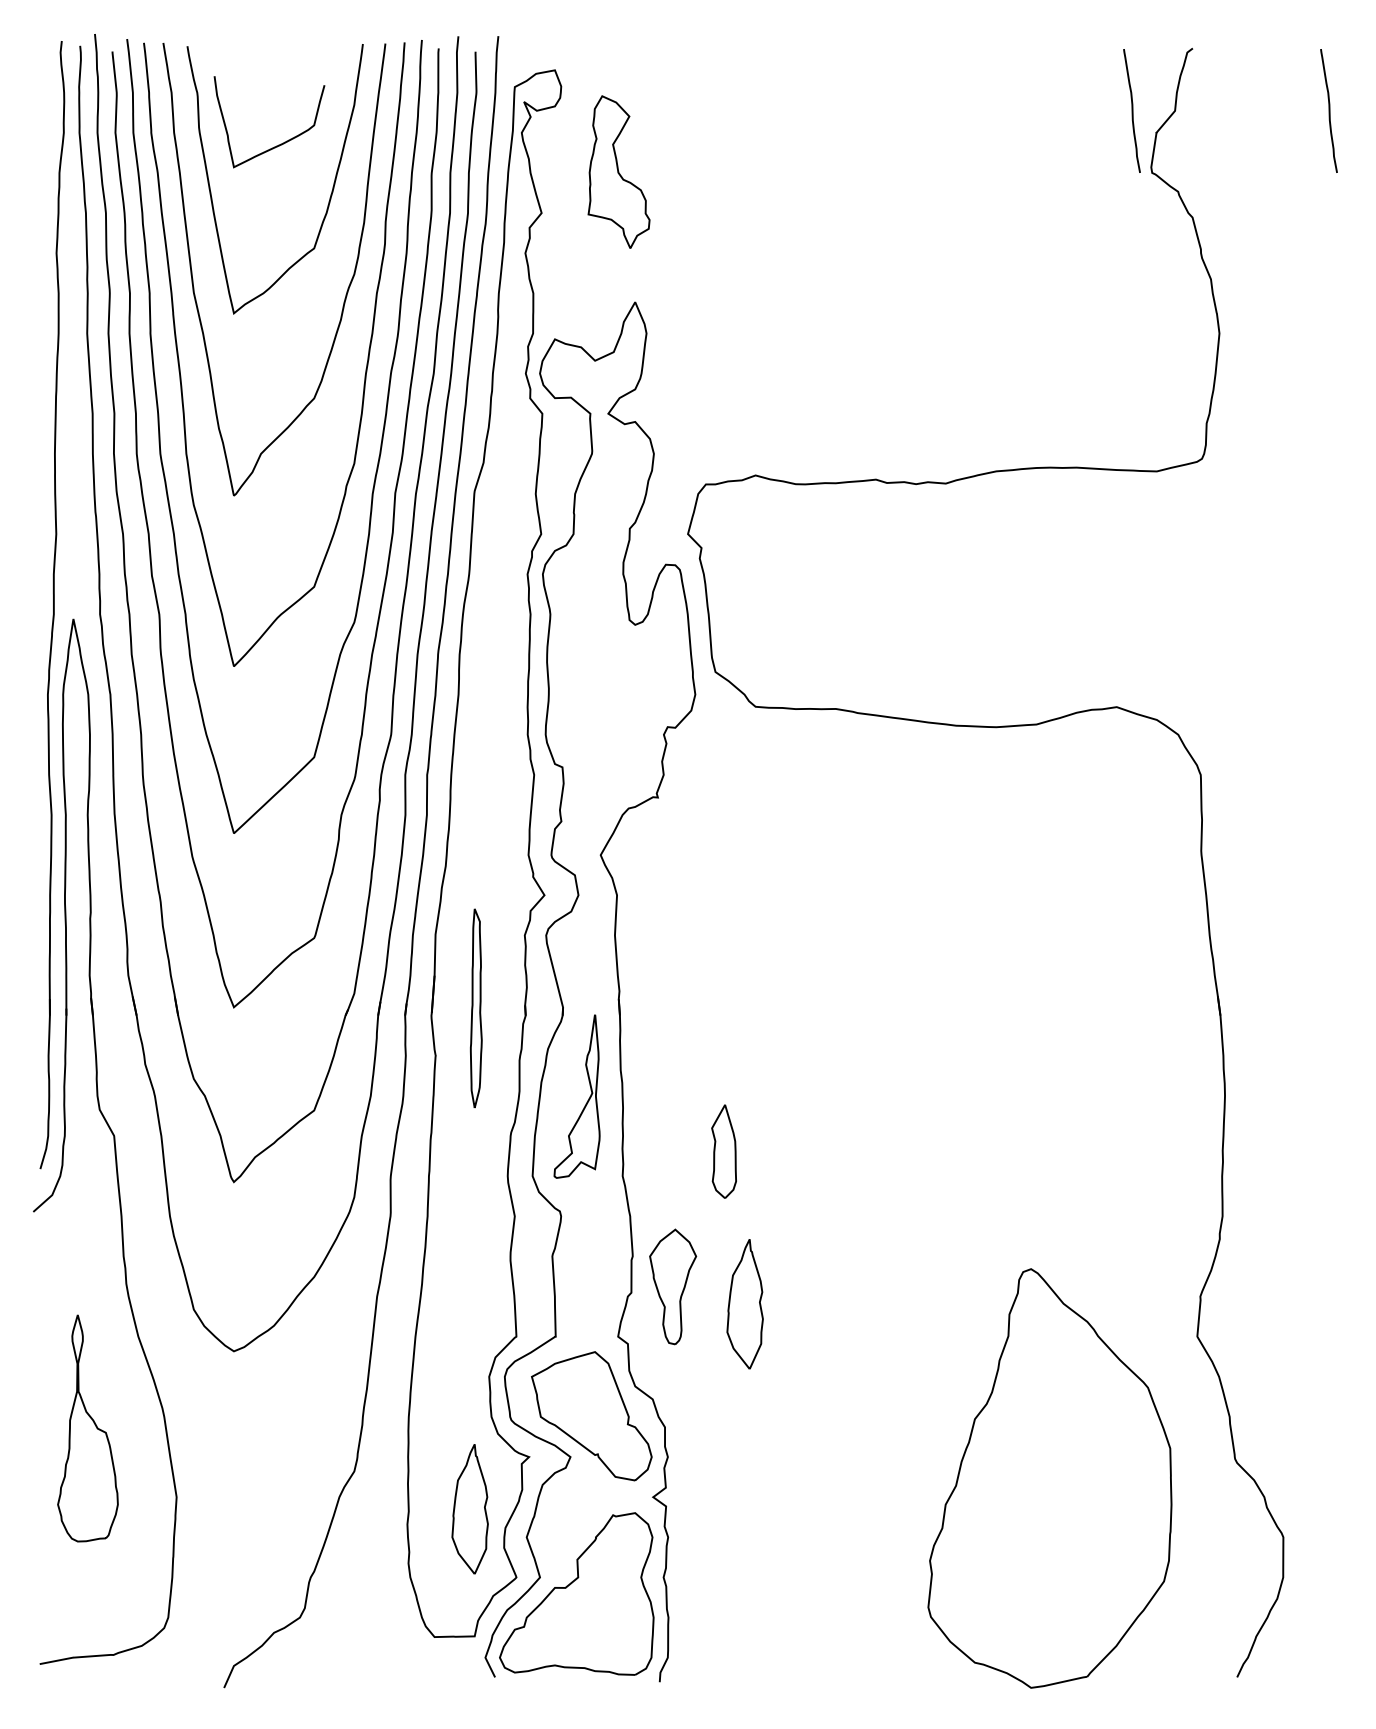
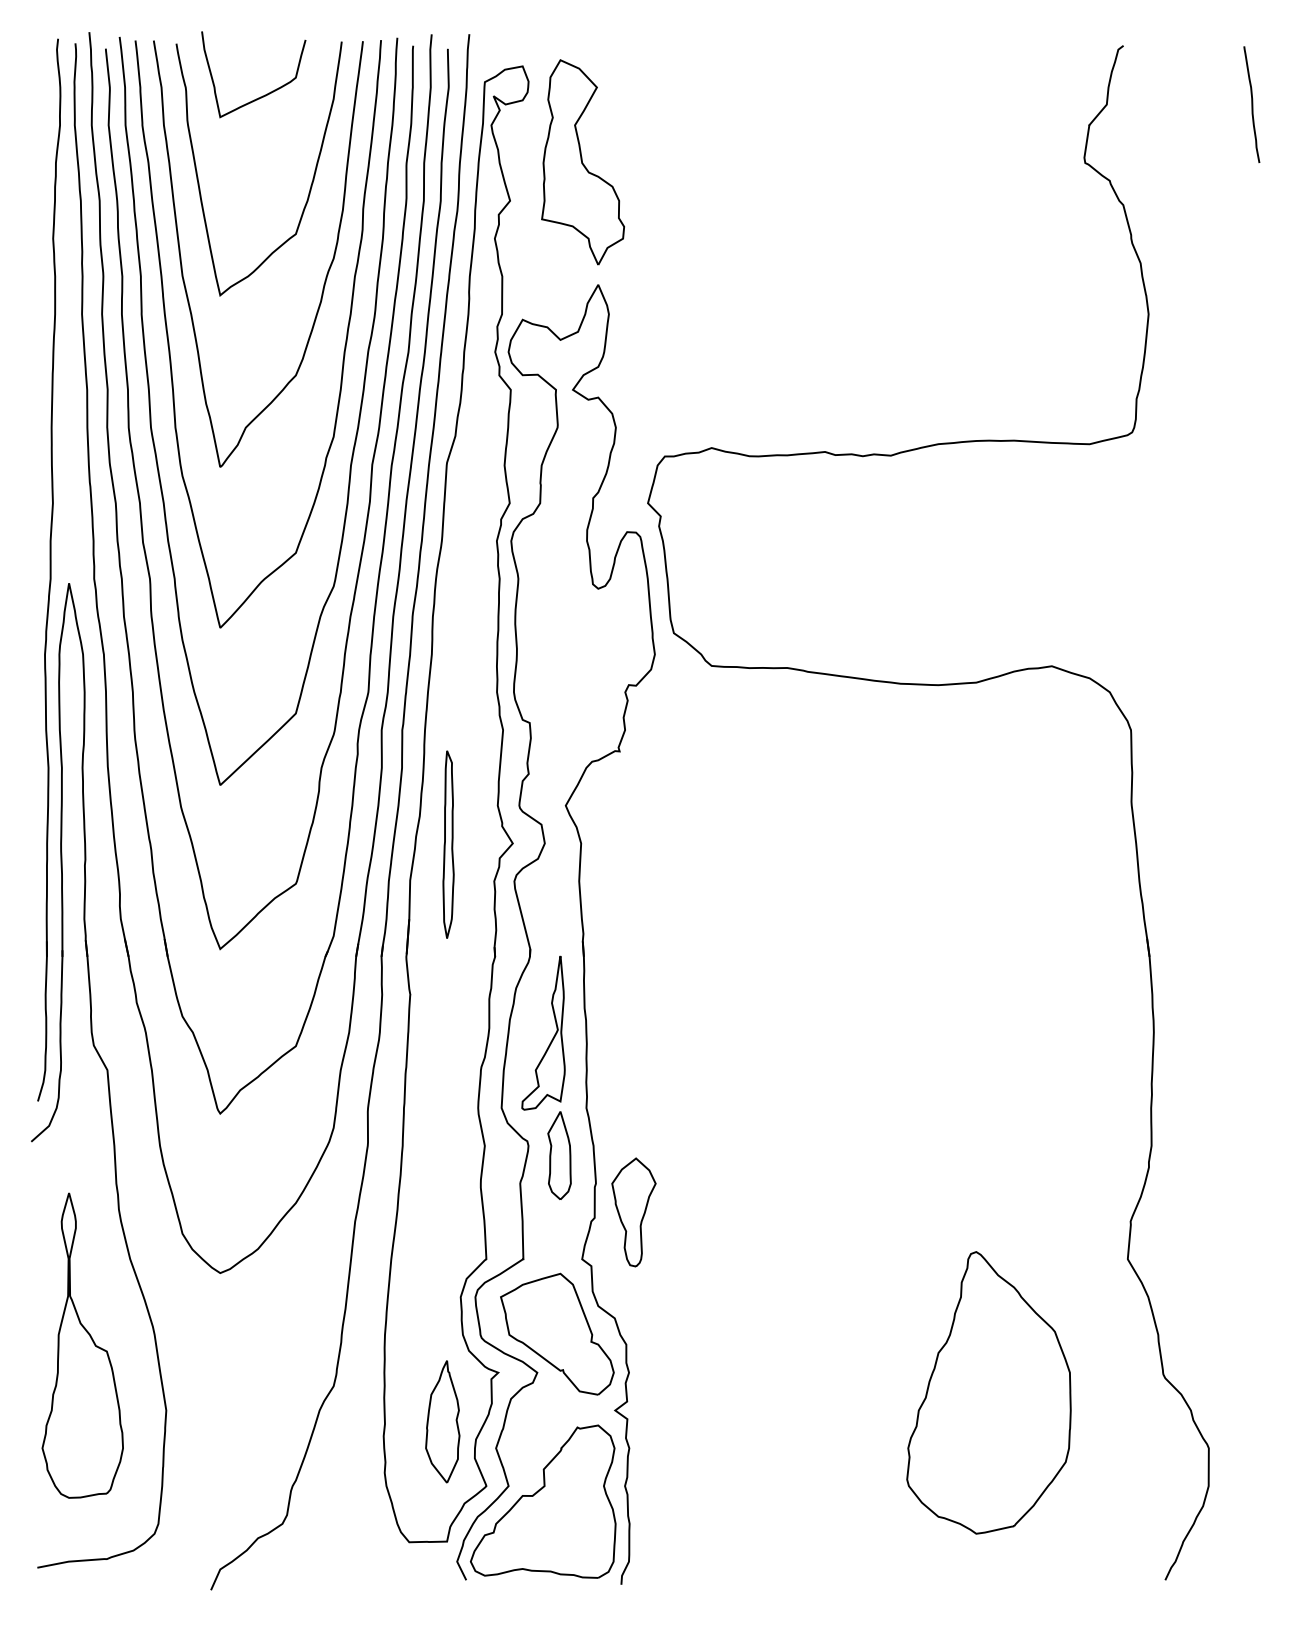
curve: (1131, 110) -> (1065, 104), removed
curve: (280, 143) -> (264, 94), moved
part: (618, 171) -> (582, 161), size x1.43
part: (476, 1008) -> (448, 844), moved
part: (723, 1151) -> (558, 1155), moved
part: (744, 1304) -> (701, 1228), removed
part: (87, 1428) -> (82, 1345), size x1.43
part: (1049, 1478) -> (988, 1392), size x0.71

